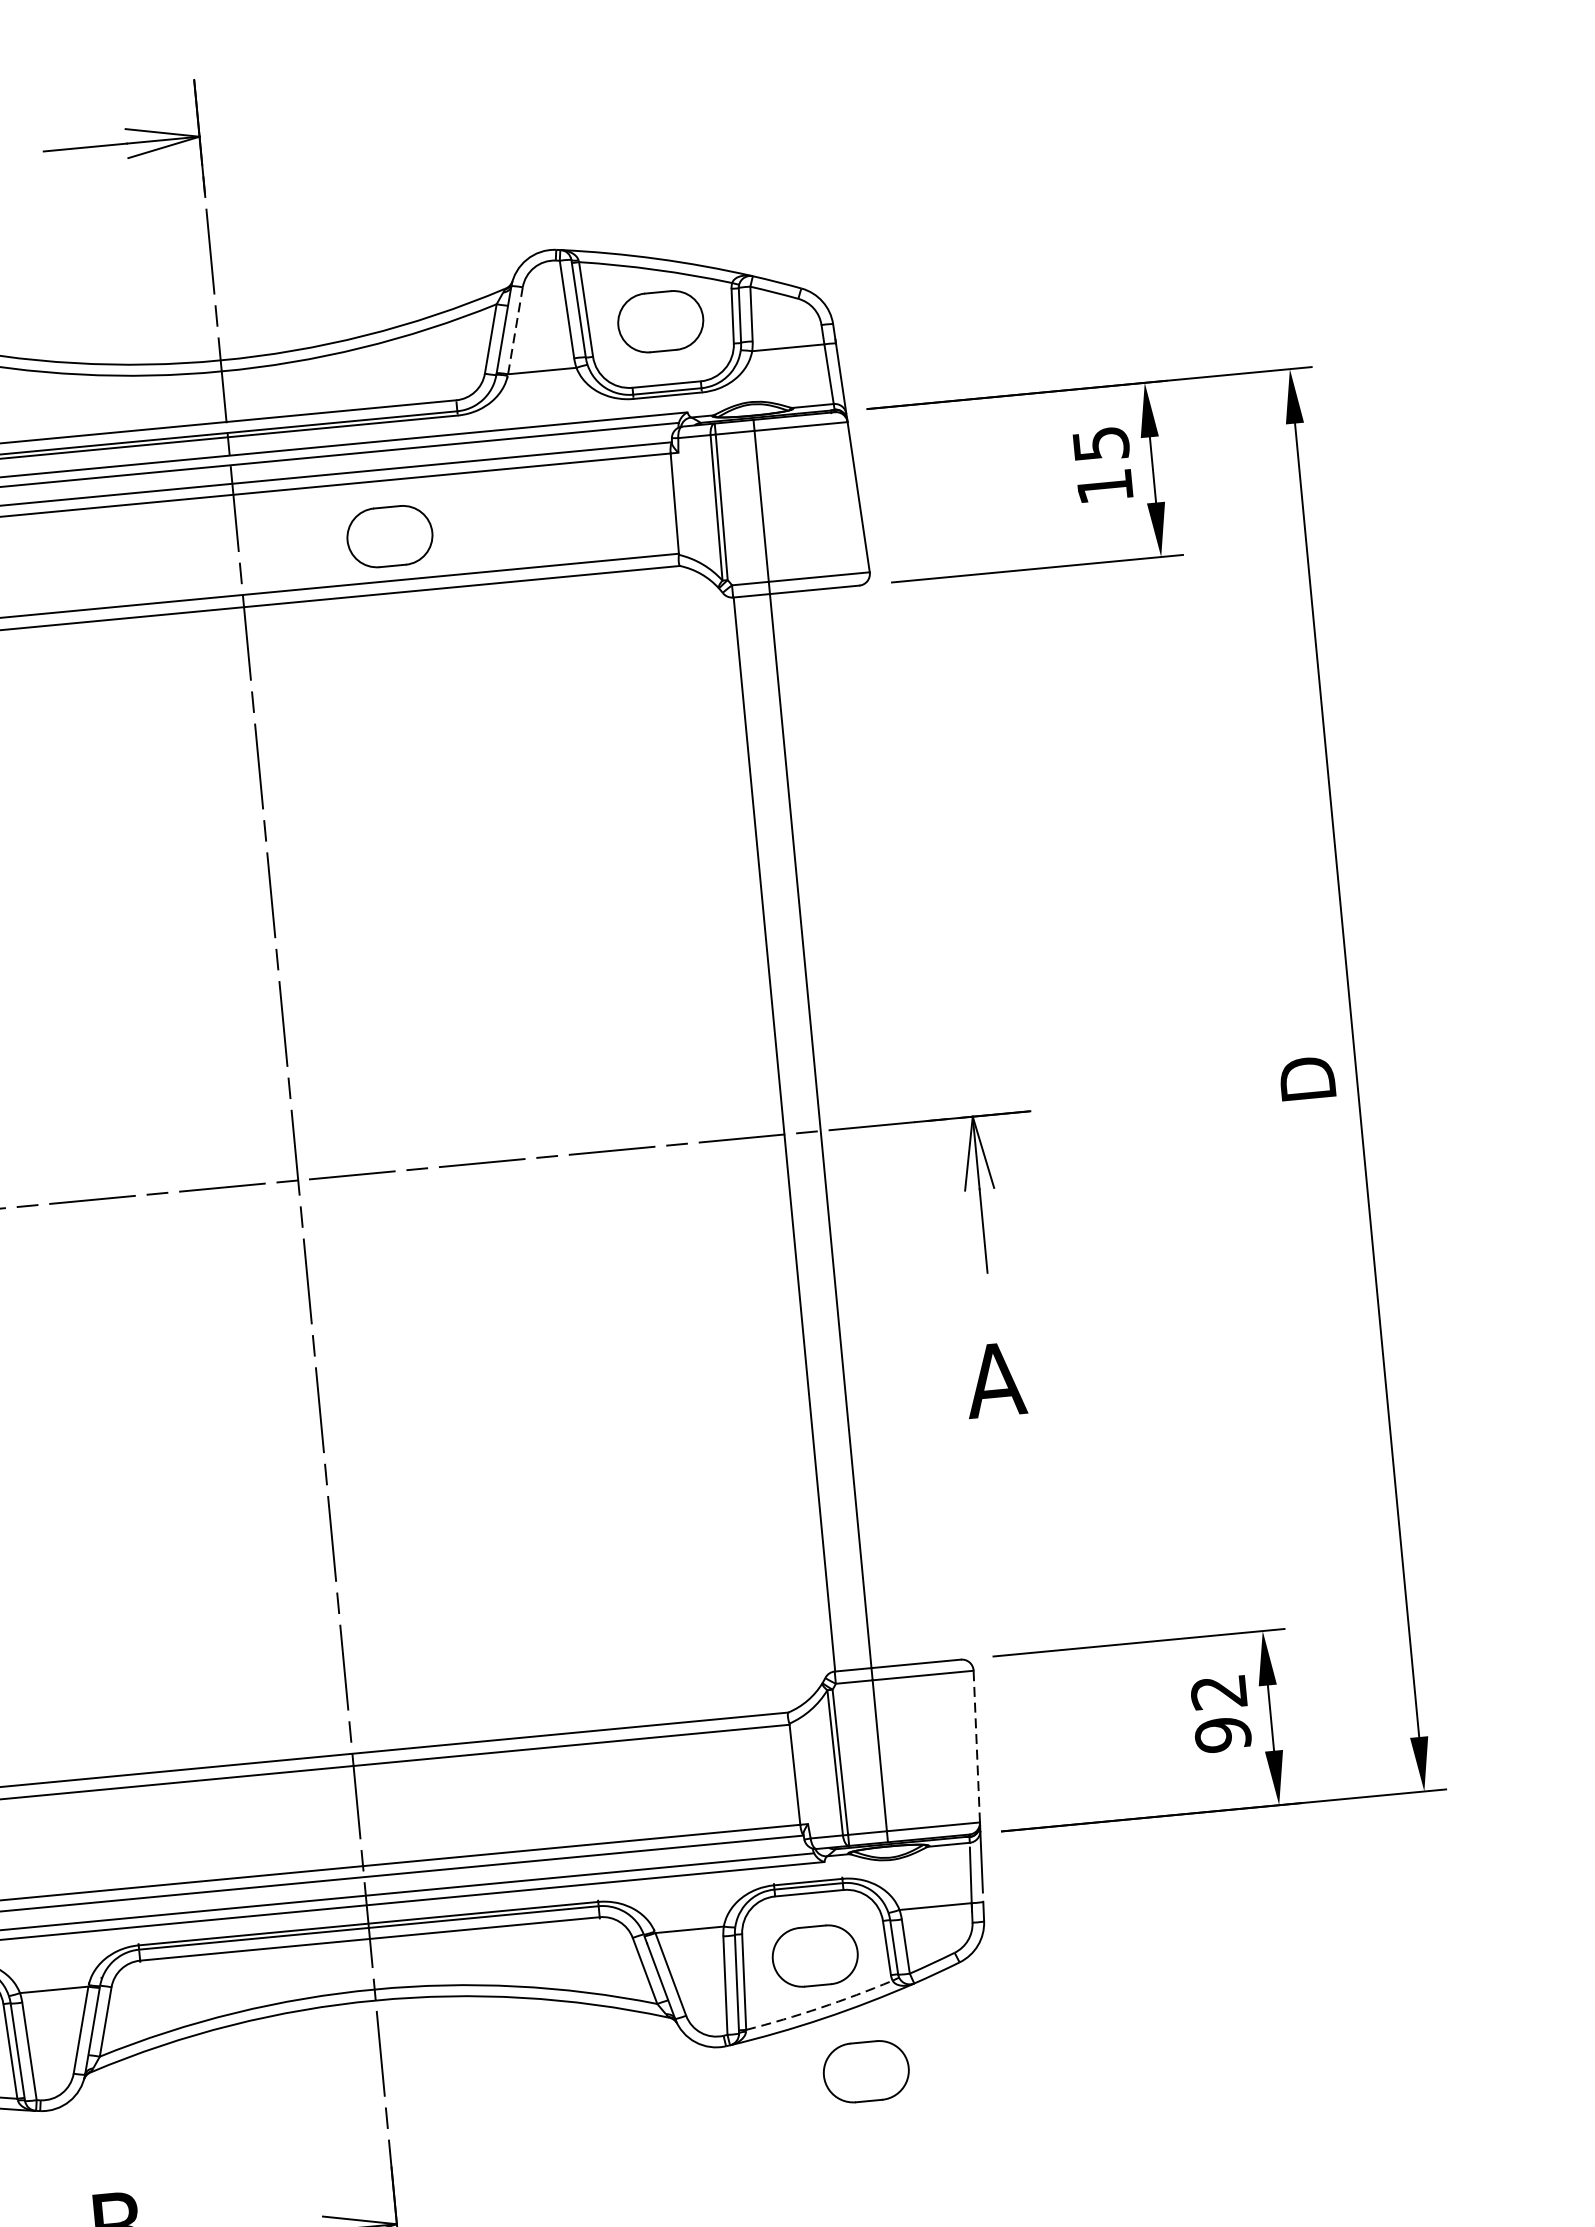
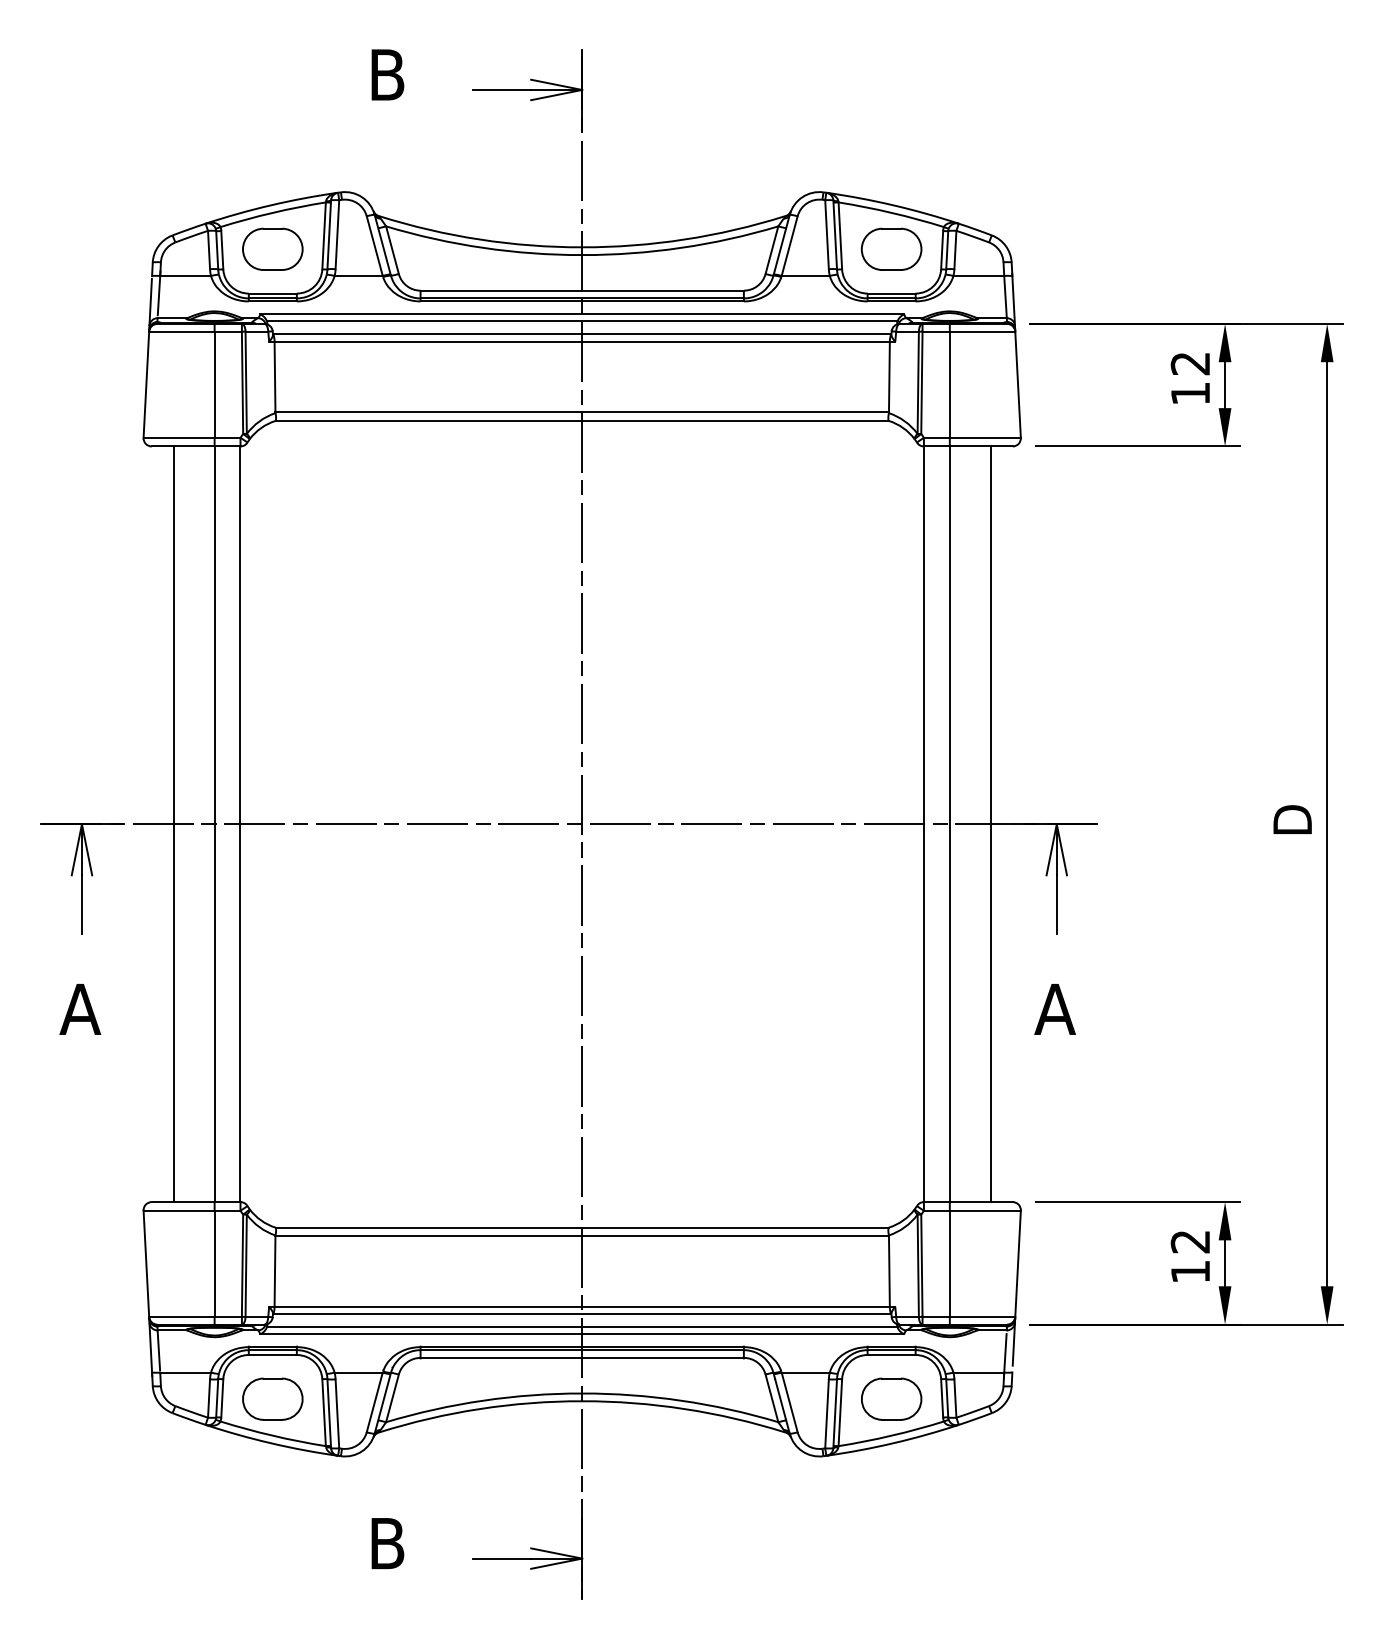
line: (515, 331) -> (789, 246), dashed -> solid
text: (1100, 443) -> (1190, 363), 15 -> 12
part: (389, 535) -> (688, 380), removed
line: (878, 1125) -> (990, 824), added
text: (1222, 1734) -> (1190, 1271), 92 -> 12
line: (977, 1746) -> (1018, 1263), dashed -> solid
arc: (819, 2007) -> (891, 1435), dashed -> solid
part: (866, 2070) -> (919, 1482), removed

